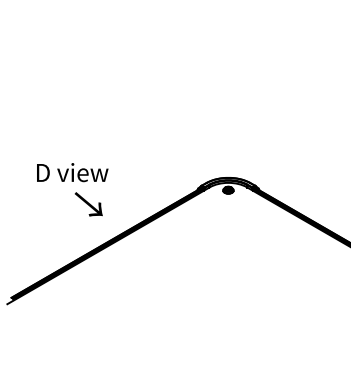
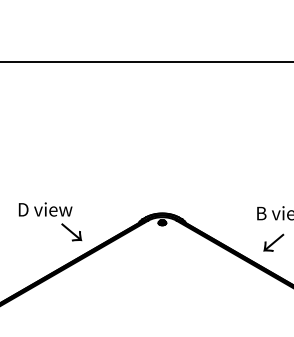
text: (88, 204) -> (71, 232), moved

